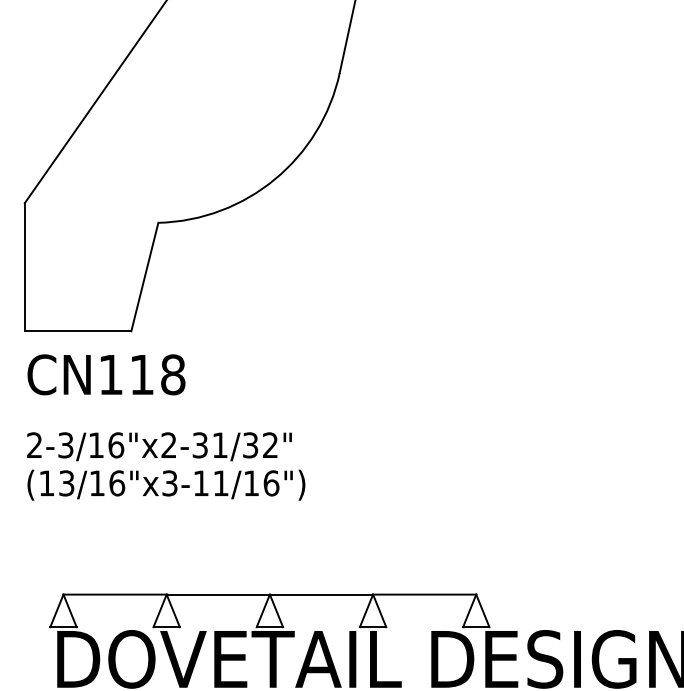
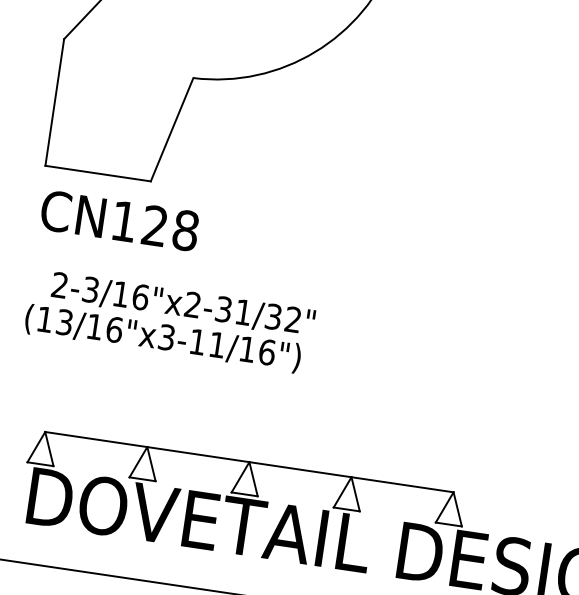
text: (141, 374) -> (154, 225), CN118 -> CN128
text: (159, 446) -> (183, 304), moved

